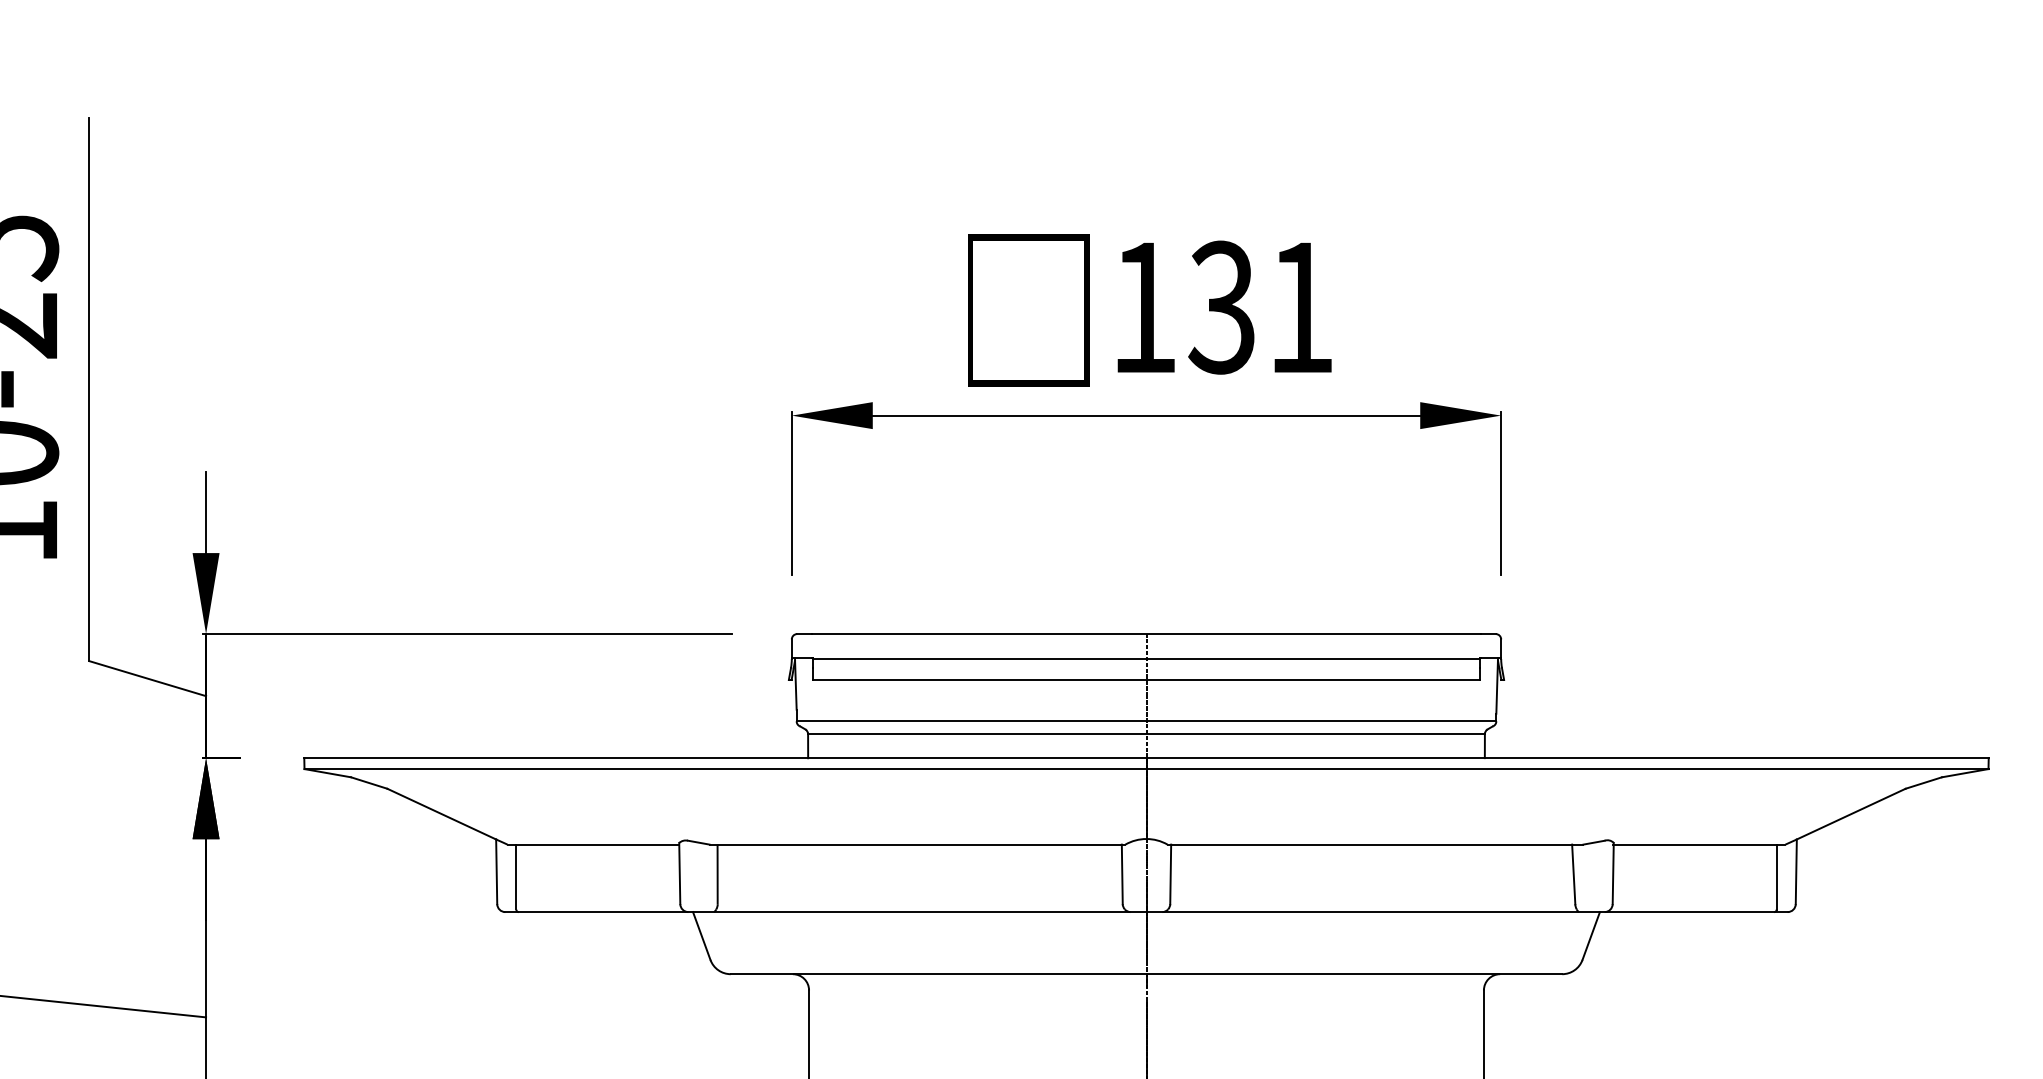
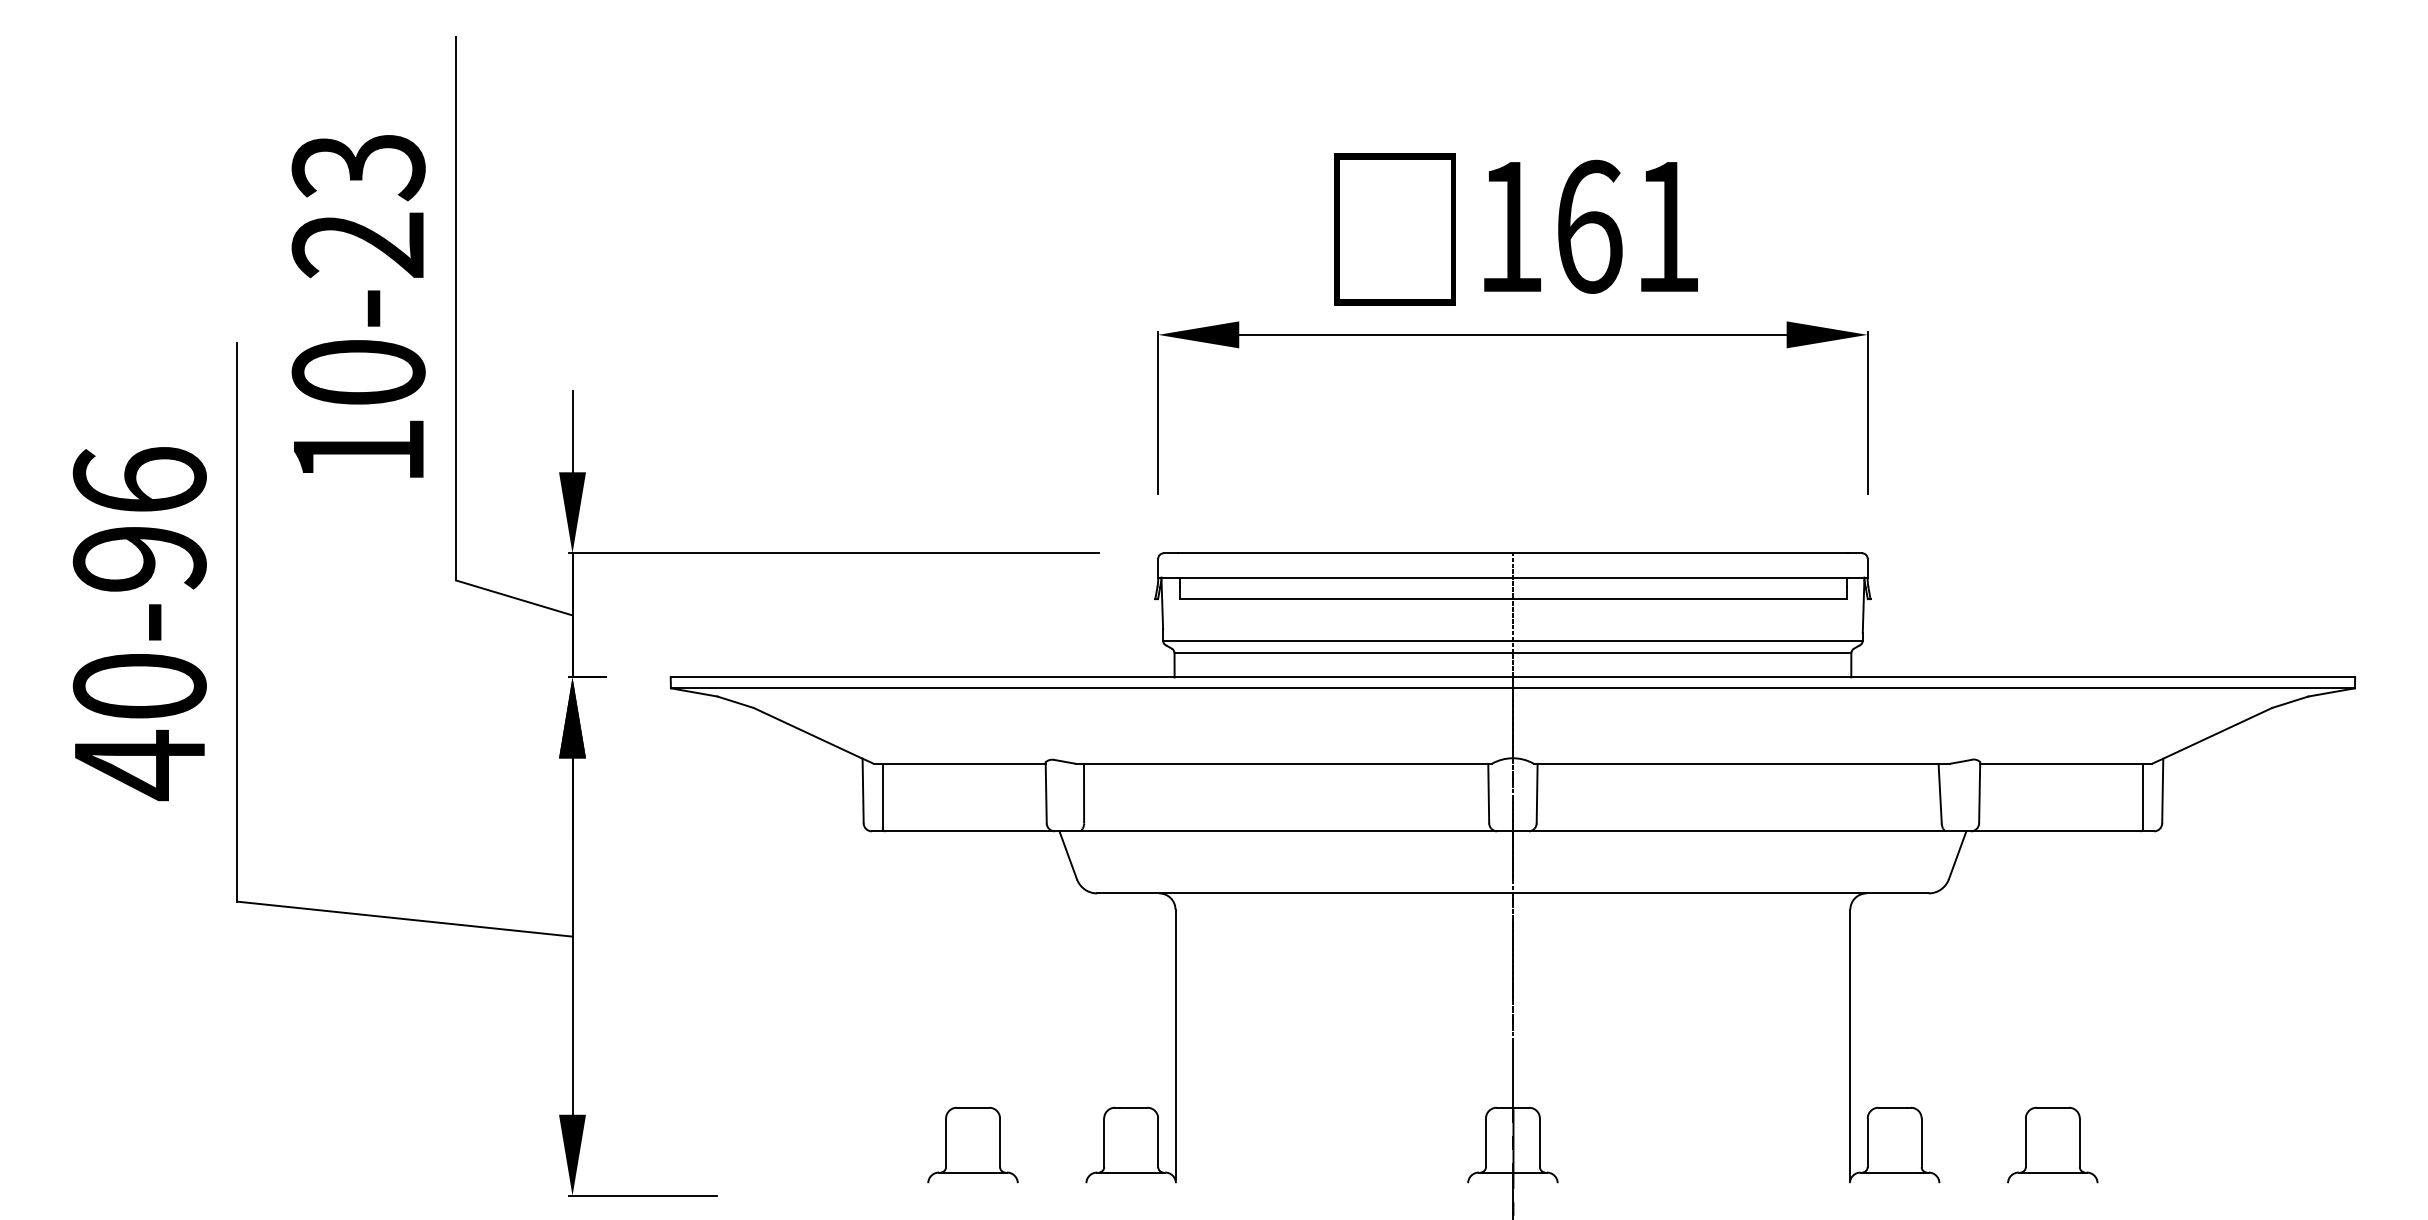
text: (1222, 307) -> (1588, 226), 131 -> 161

